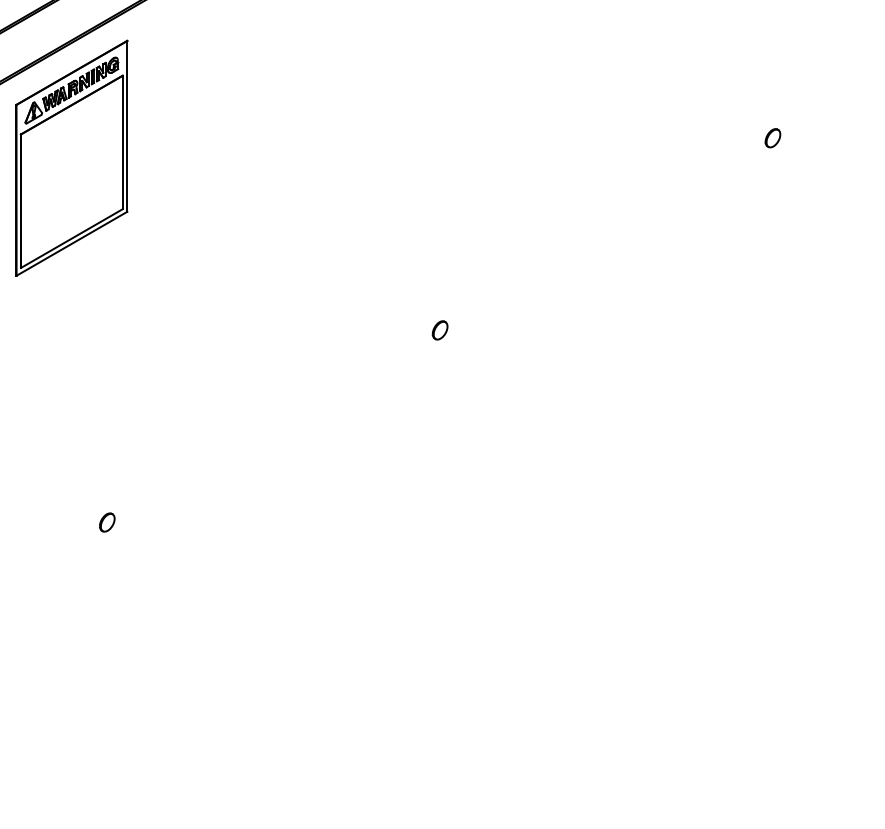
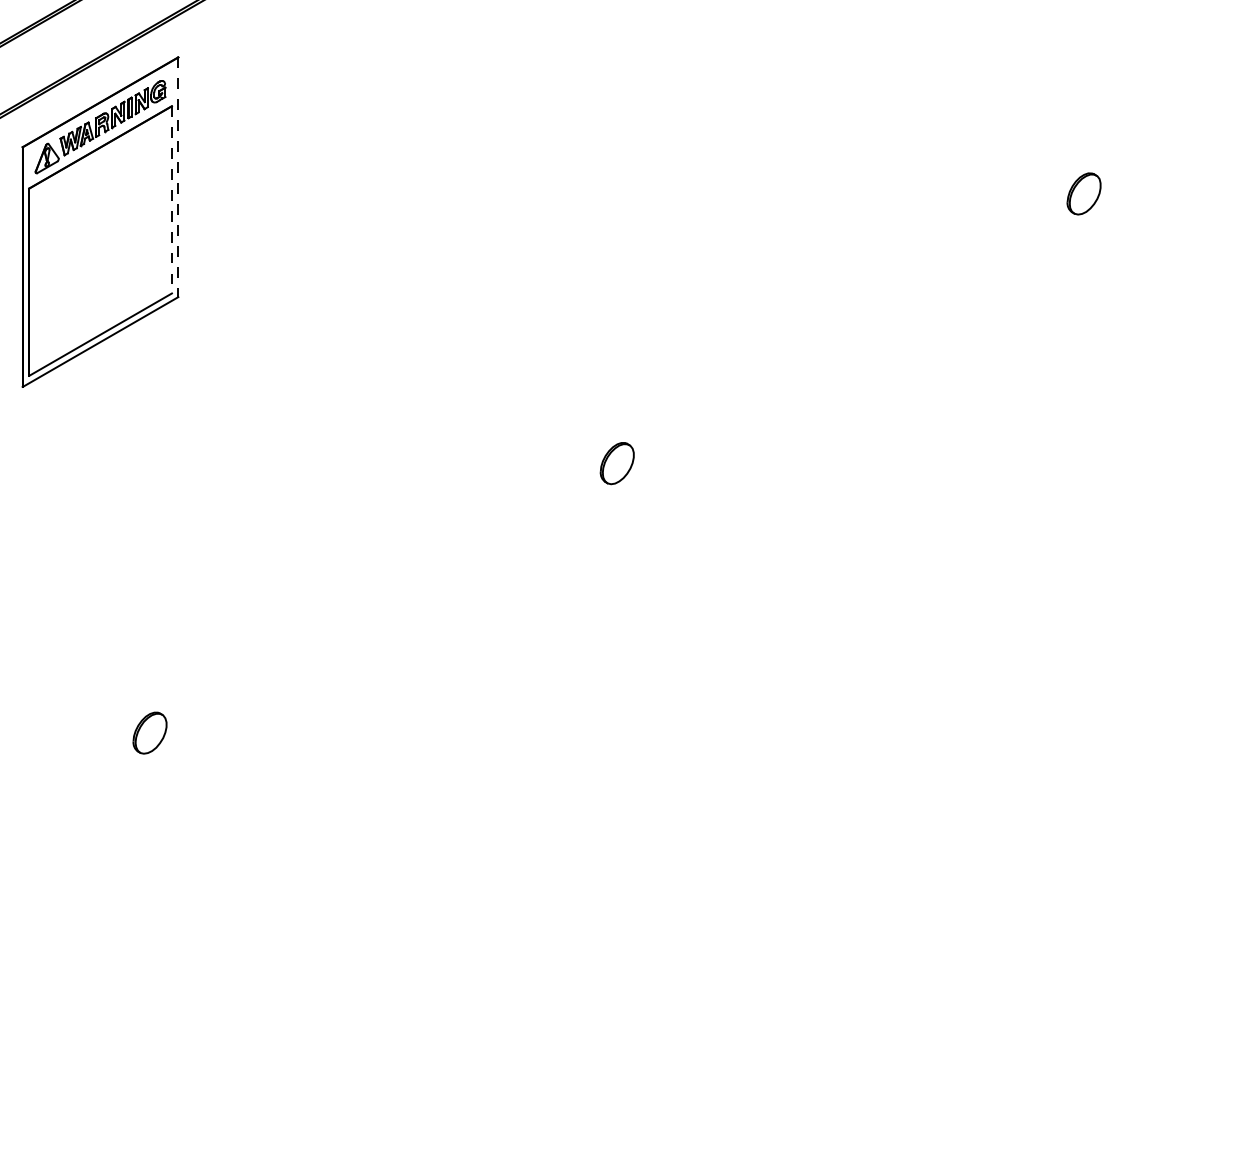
line: (127, 126) -> (178, 177), solid -> dashed
part: (772, 137) -> (1083, 193), size x1.6
line: (122, 142) -> (171, 199), solid -> dashed
part: (439, 330) -> (616, 463), size x1.6
part: (107, 522) -> (150, 732), size x1.6

